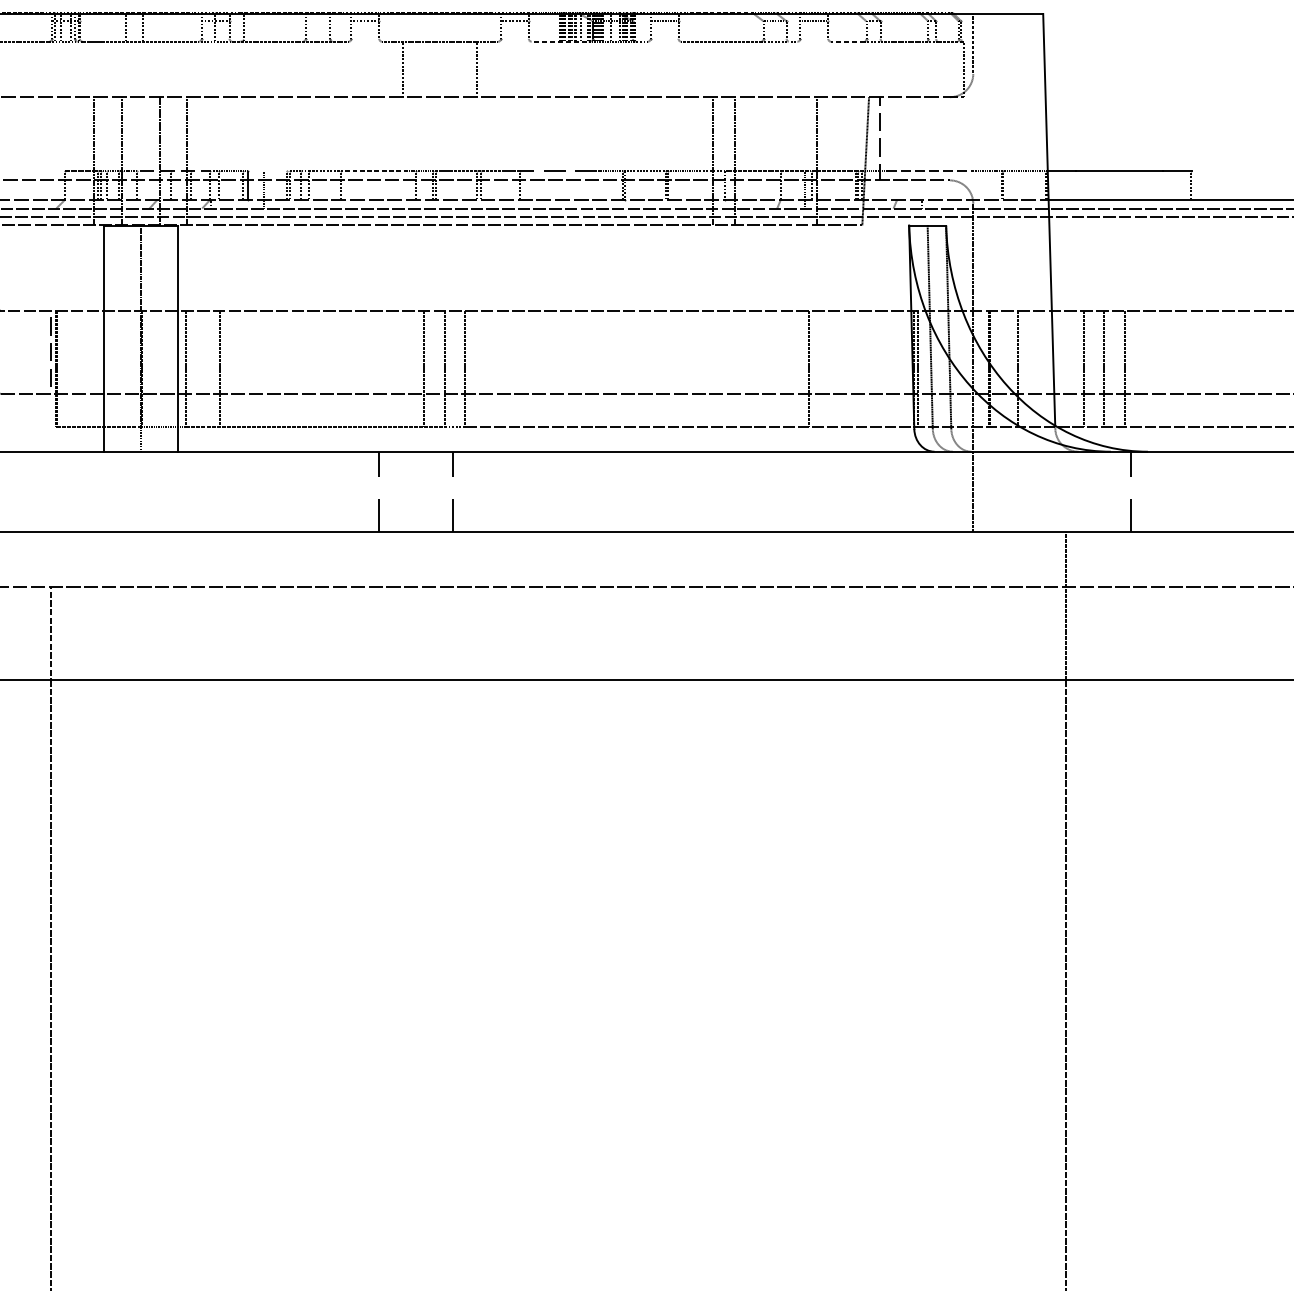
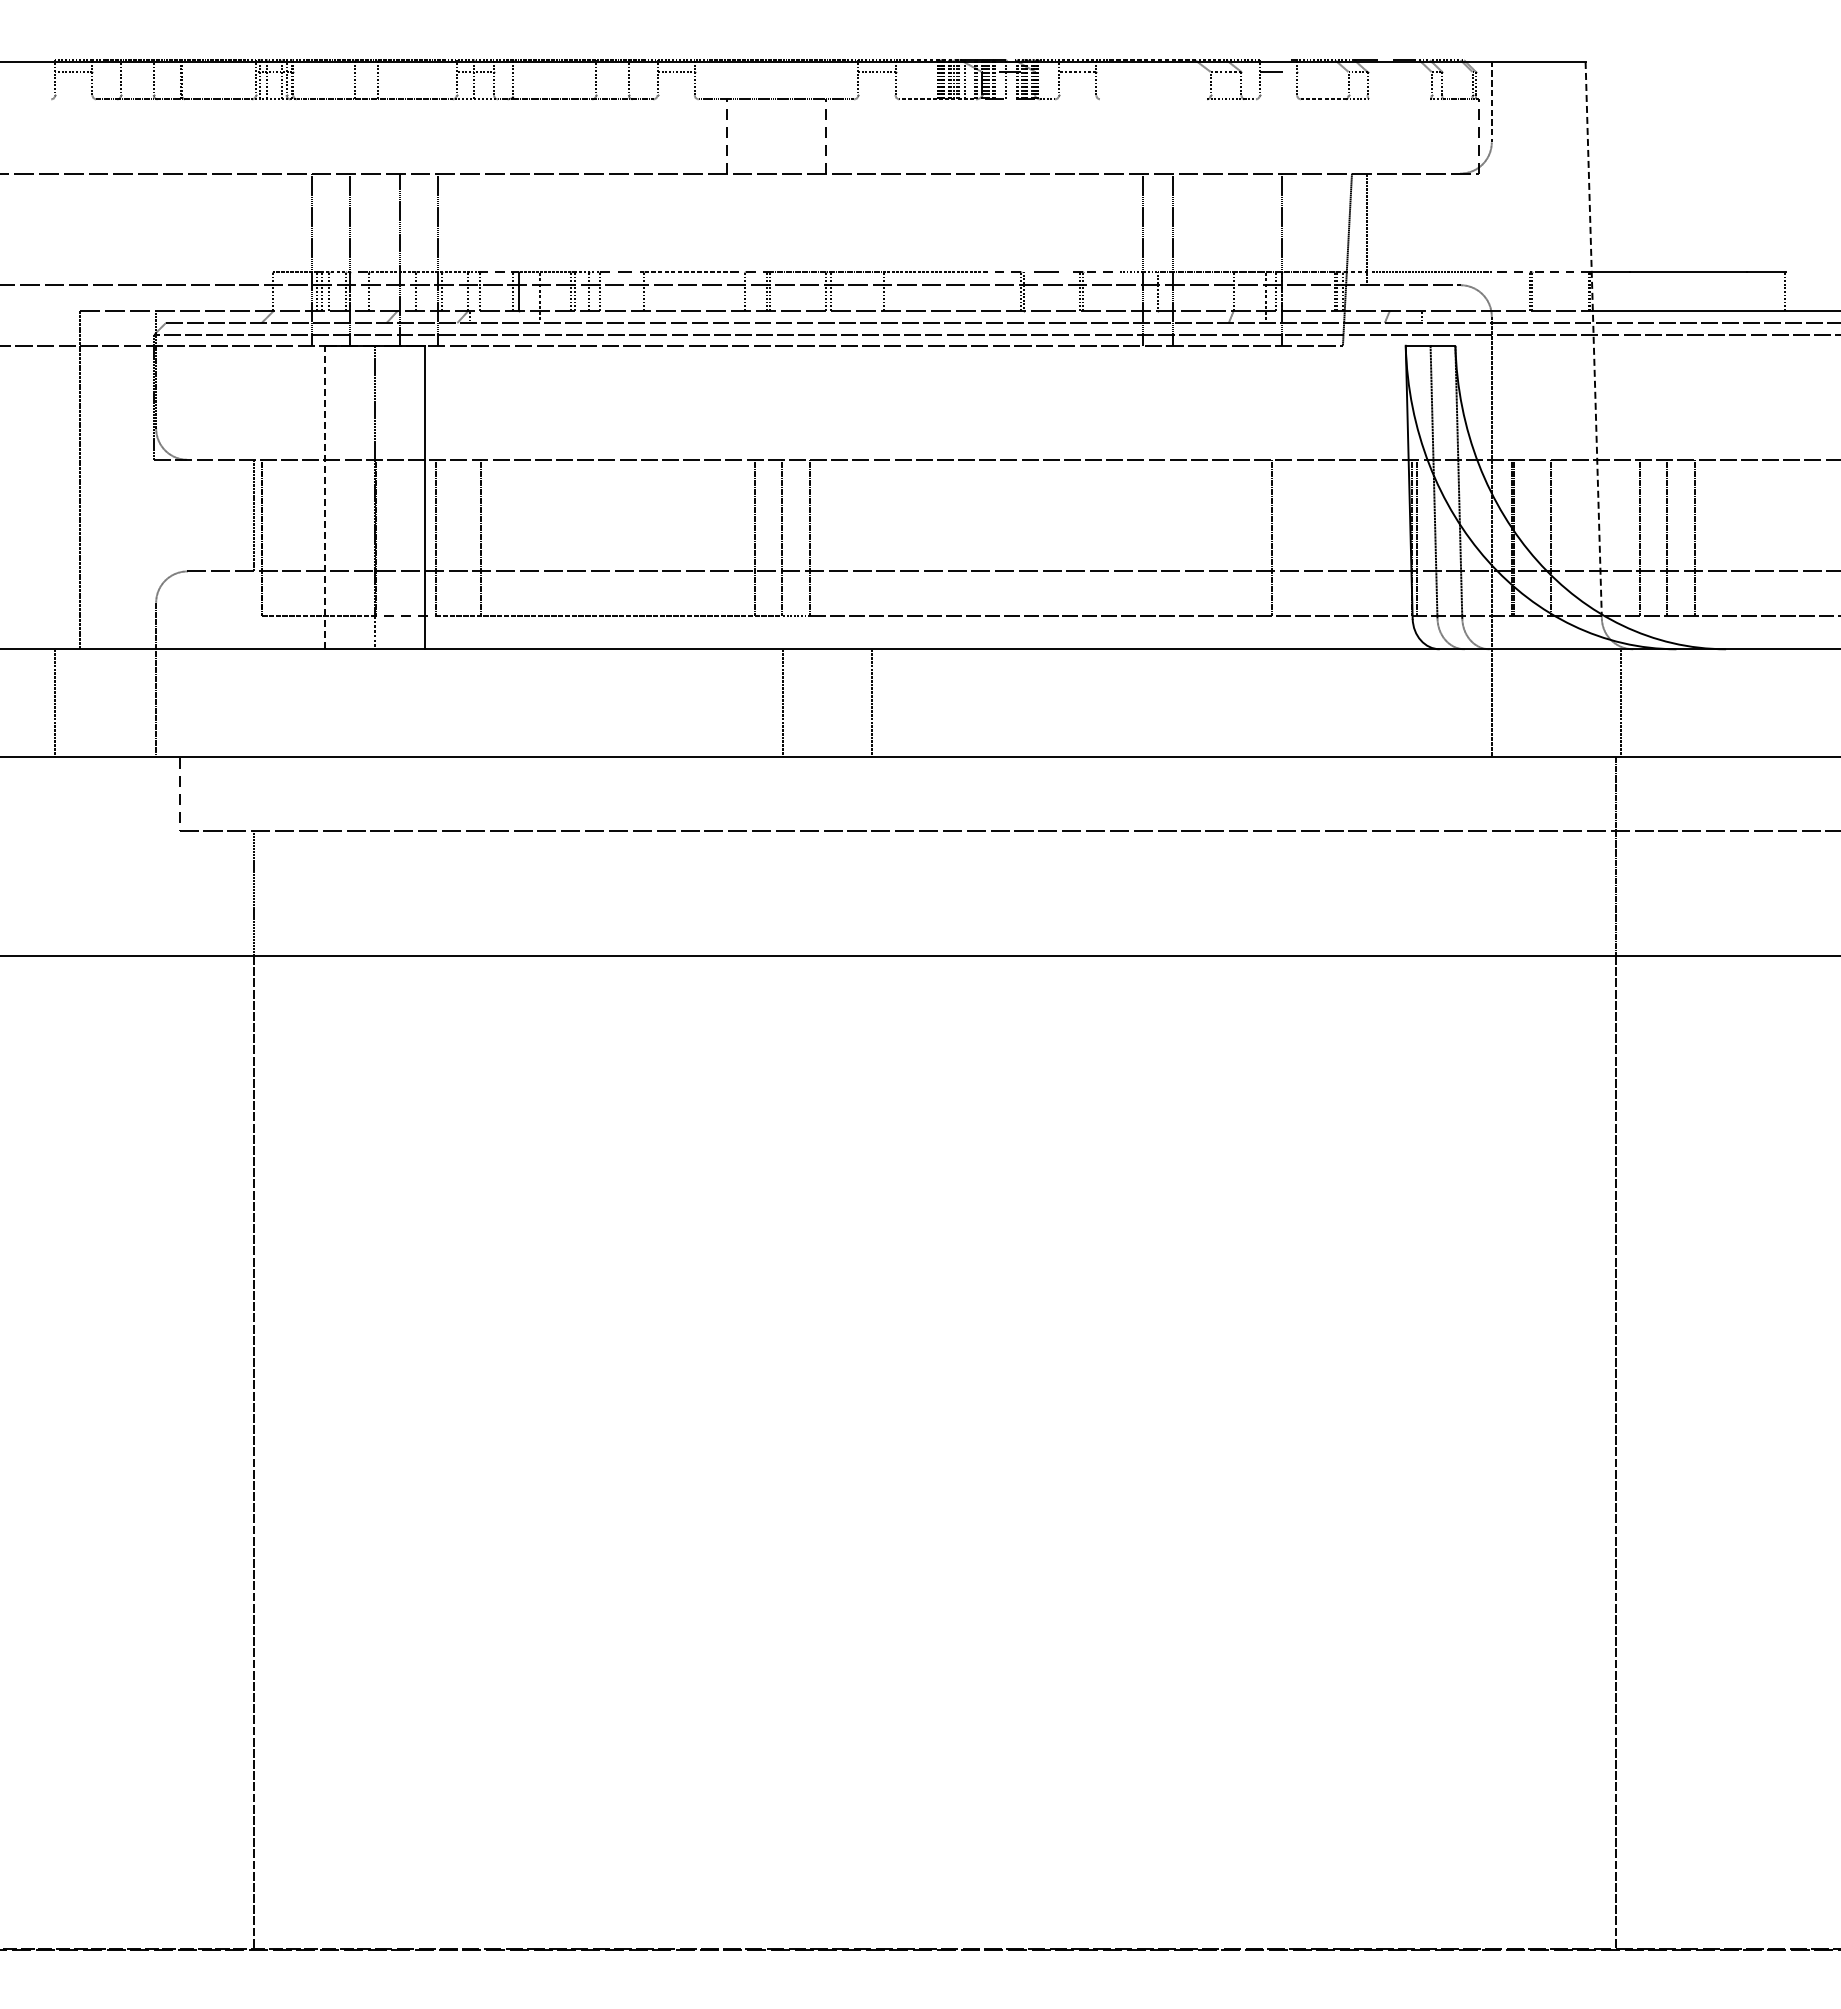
line: (721, 41) -> (1153, 99), removed
line: (904, 41) -> (1399, 99), removed
line: (1049, 220) -> (1593, 338), solid -> dashed
line: (103, 338) -> (325, 497), solid -> dashed
line: (378, 491) -> (782, 702), moved
line: (452, 491) -> (871, 702), moved
line: (1131, 491) -> (1621, 702), moved

